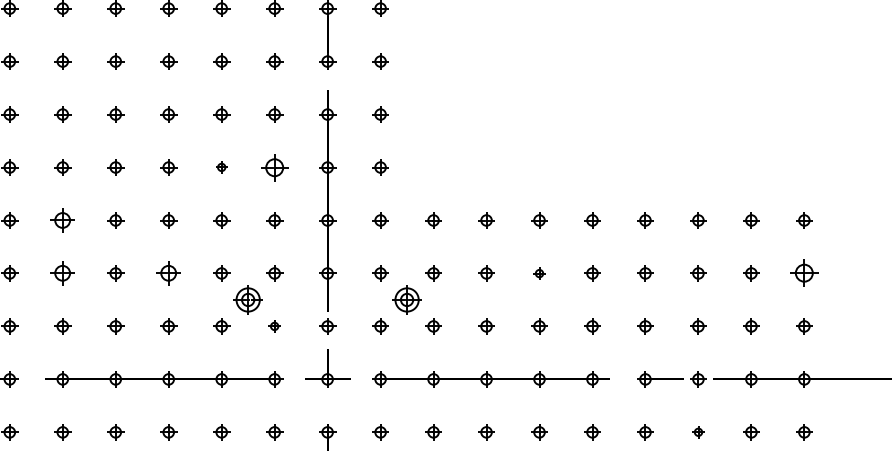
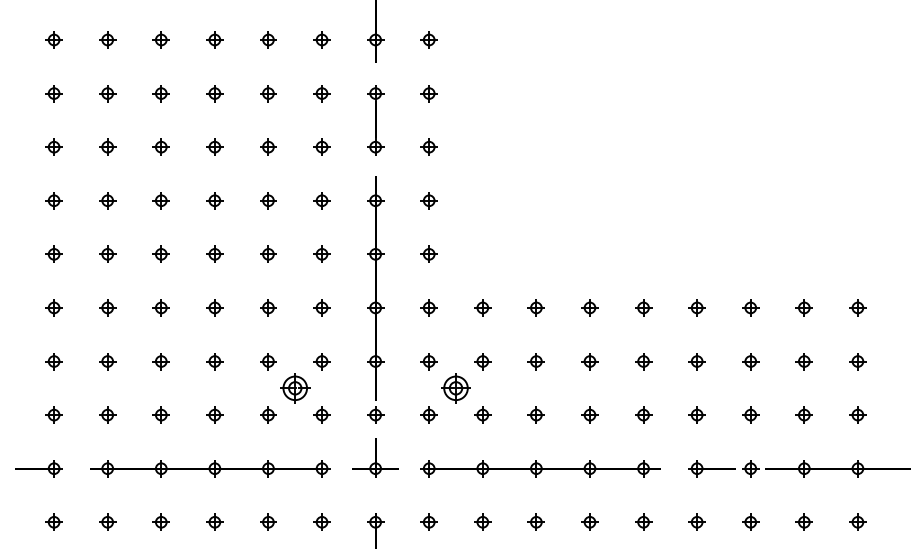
part: (221, 166) -> (268, 253), size x1.43
part: (274, 166) -> (321, 253), size x0.62
part: (62, 220) -> (107, 307), size x0.71
part: (62, 273) -> (107, 361), size x0.71
part: (168, 273) -> (214, 361), size x0.71
part: (539, 273) -> (589, 361), size x1.43
part: (803, 273) -> (857, 361), size x0.62
part: (274, 325) -> (321, 414), size x1.43
part: (698, 431) -> (750, 521), size x1.43

